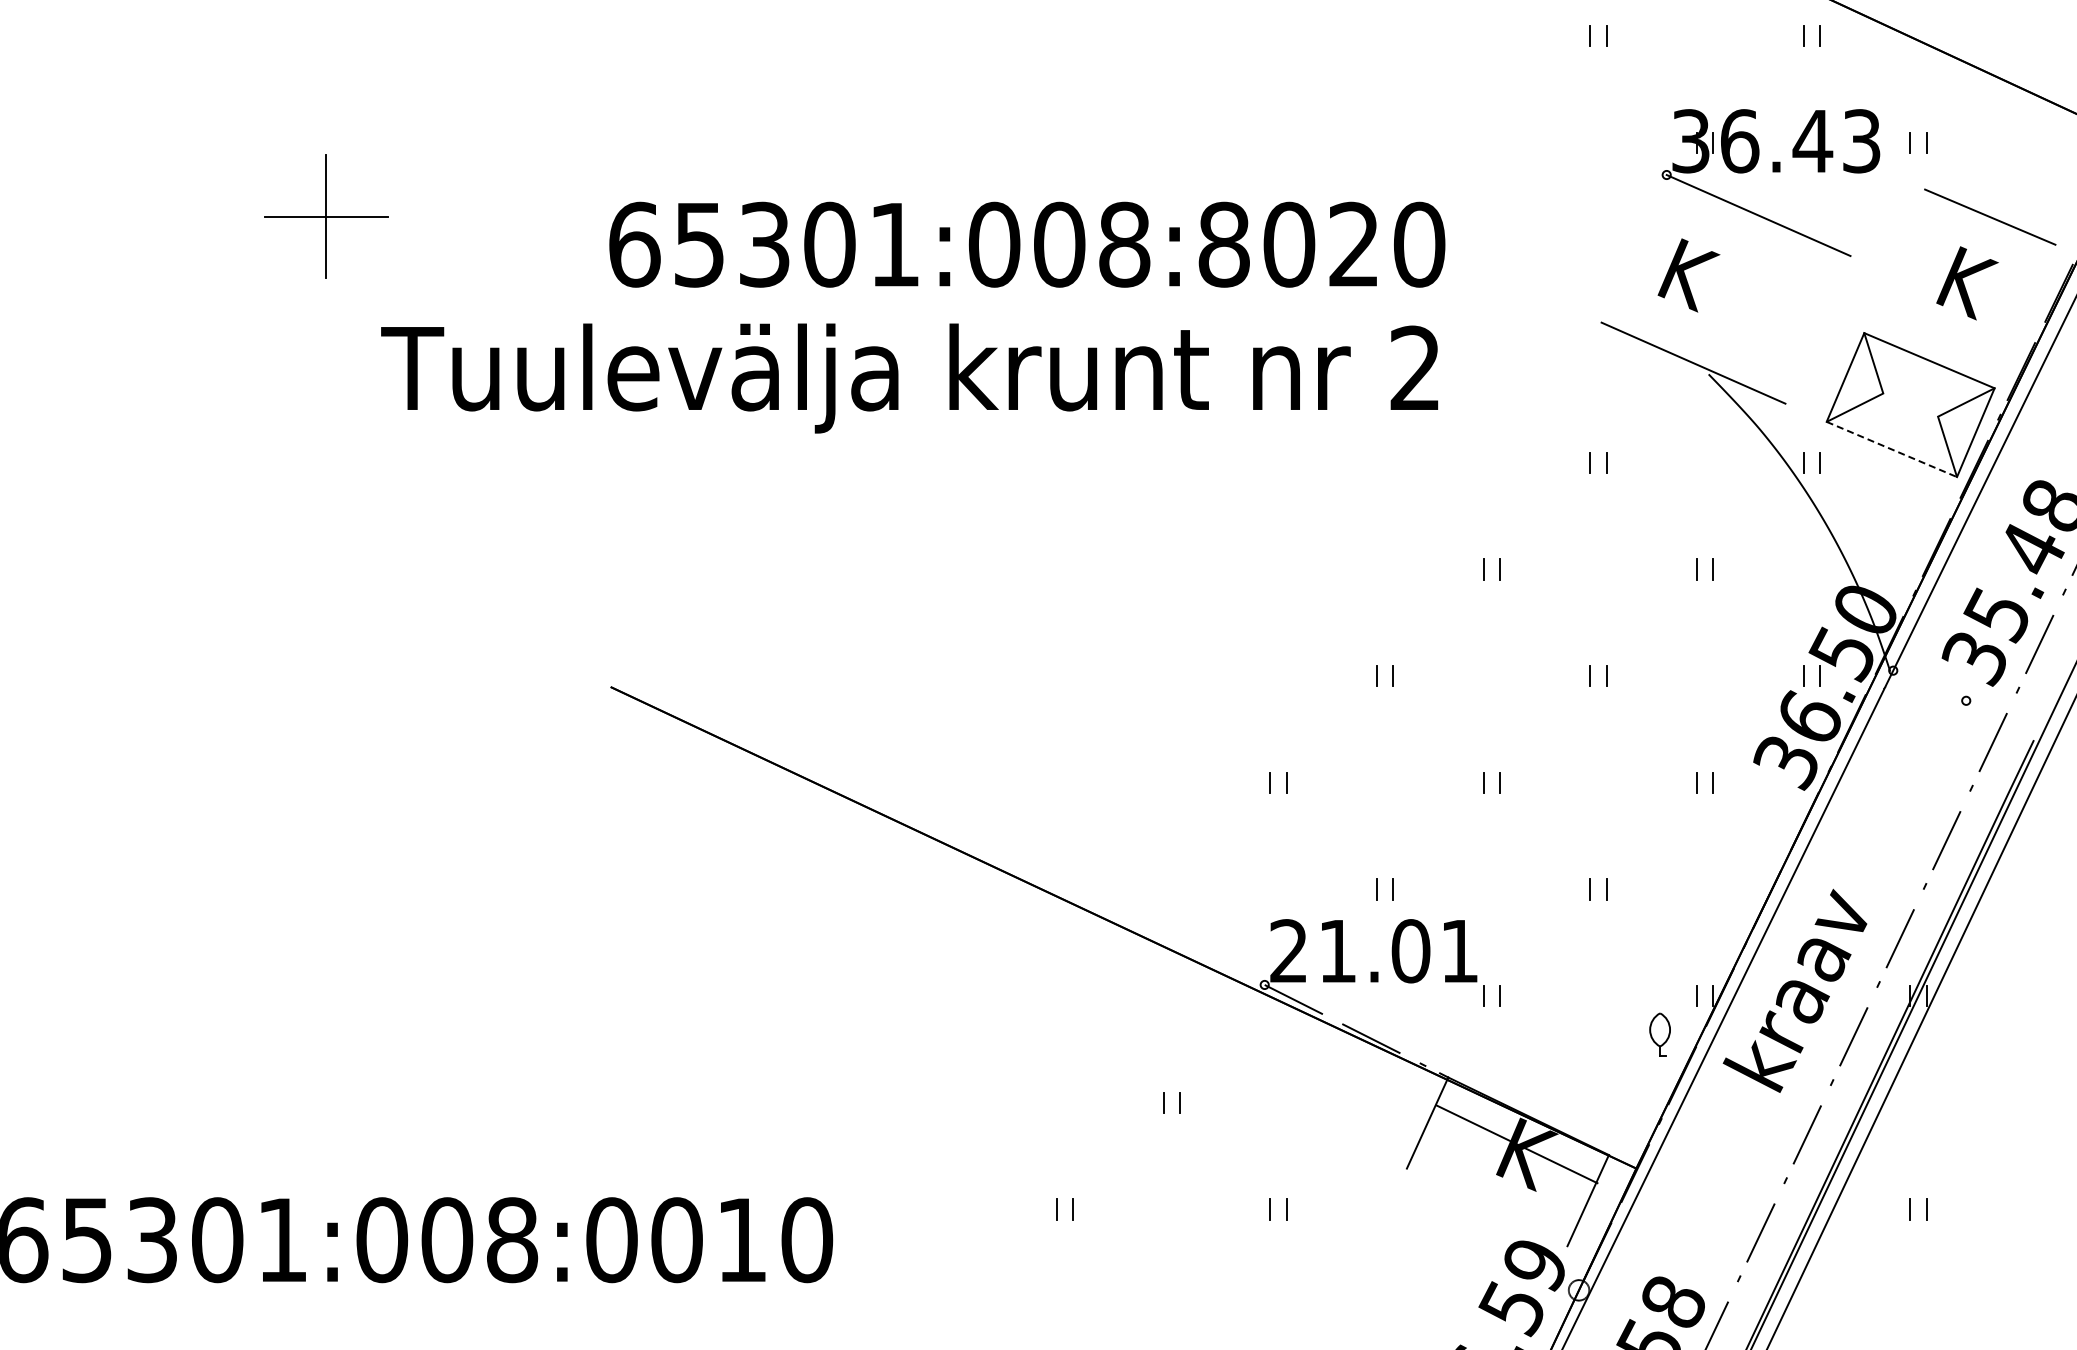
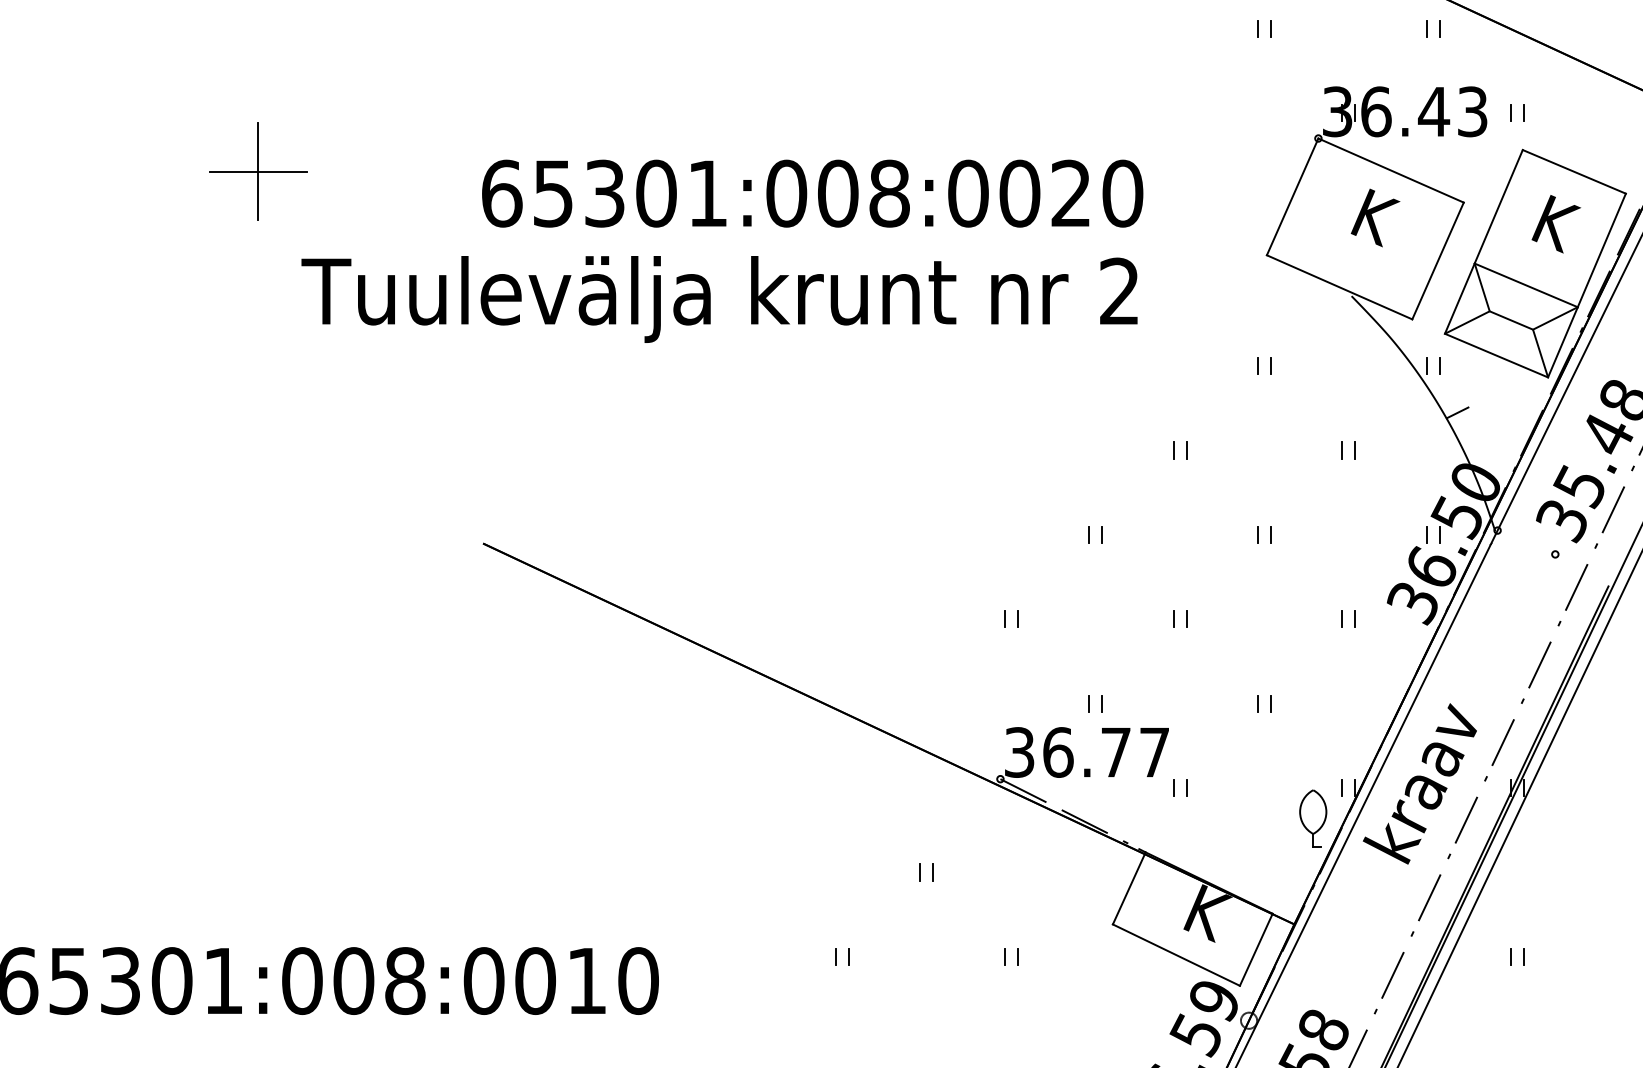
text: (1224, 244) -> (968, 193), 65301:008:8020 -> 65301:008:0020
line: (1633, 248) -> (1292, 196), added
line: (1894, 261) -> (1498, 206), added
text: (1688, 275) -> (1375, 217), moved
line: (2024, 316) -> (1601, 250), added
line: (1817, 329) -> (1437, 260), added
line: (1910, 404) -> (1511, 320), added
line: (1891, 449) -> (1496, 355), dashed -> solid
line: (1842, 521) -> (1457, 412), added
text: (1373, 951) -> (1086, 752), 21.01 -> 36.77
part: (1659, 1034) -> (1312, 818), size x1.67
line: (1516, 1144) -> (1175, 955), moved

